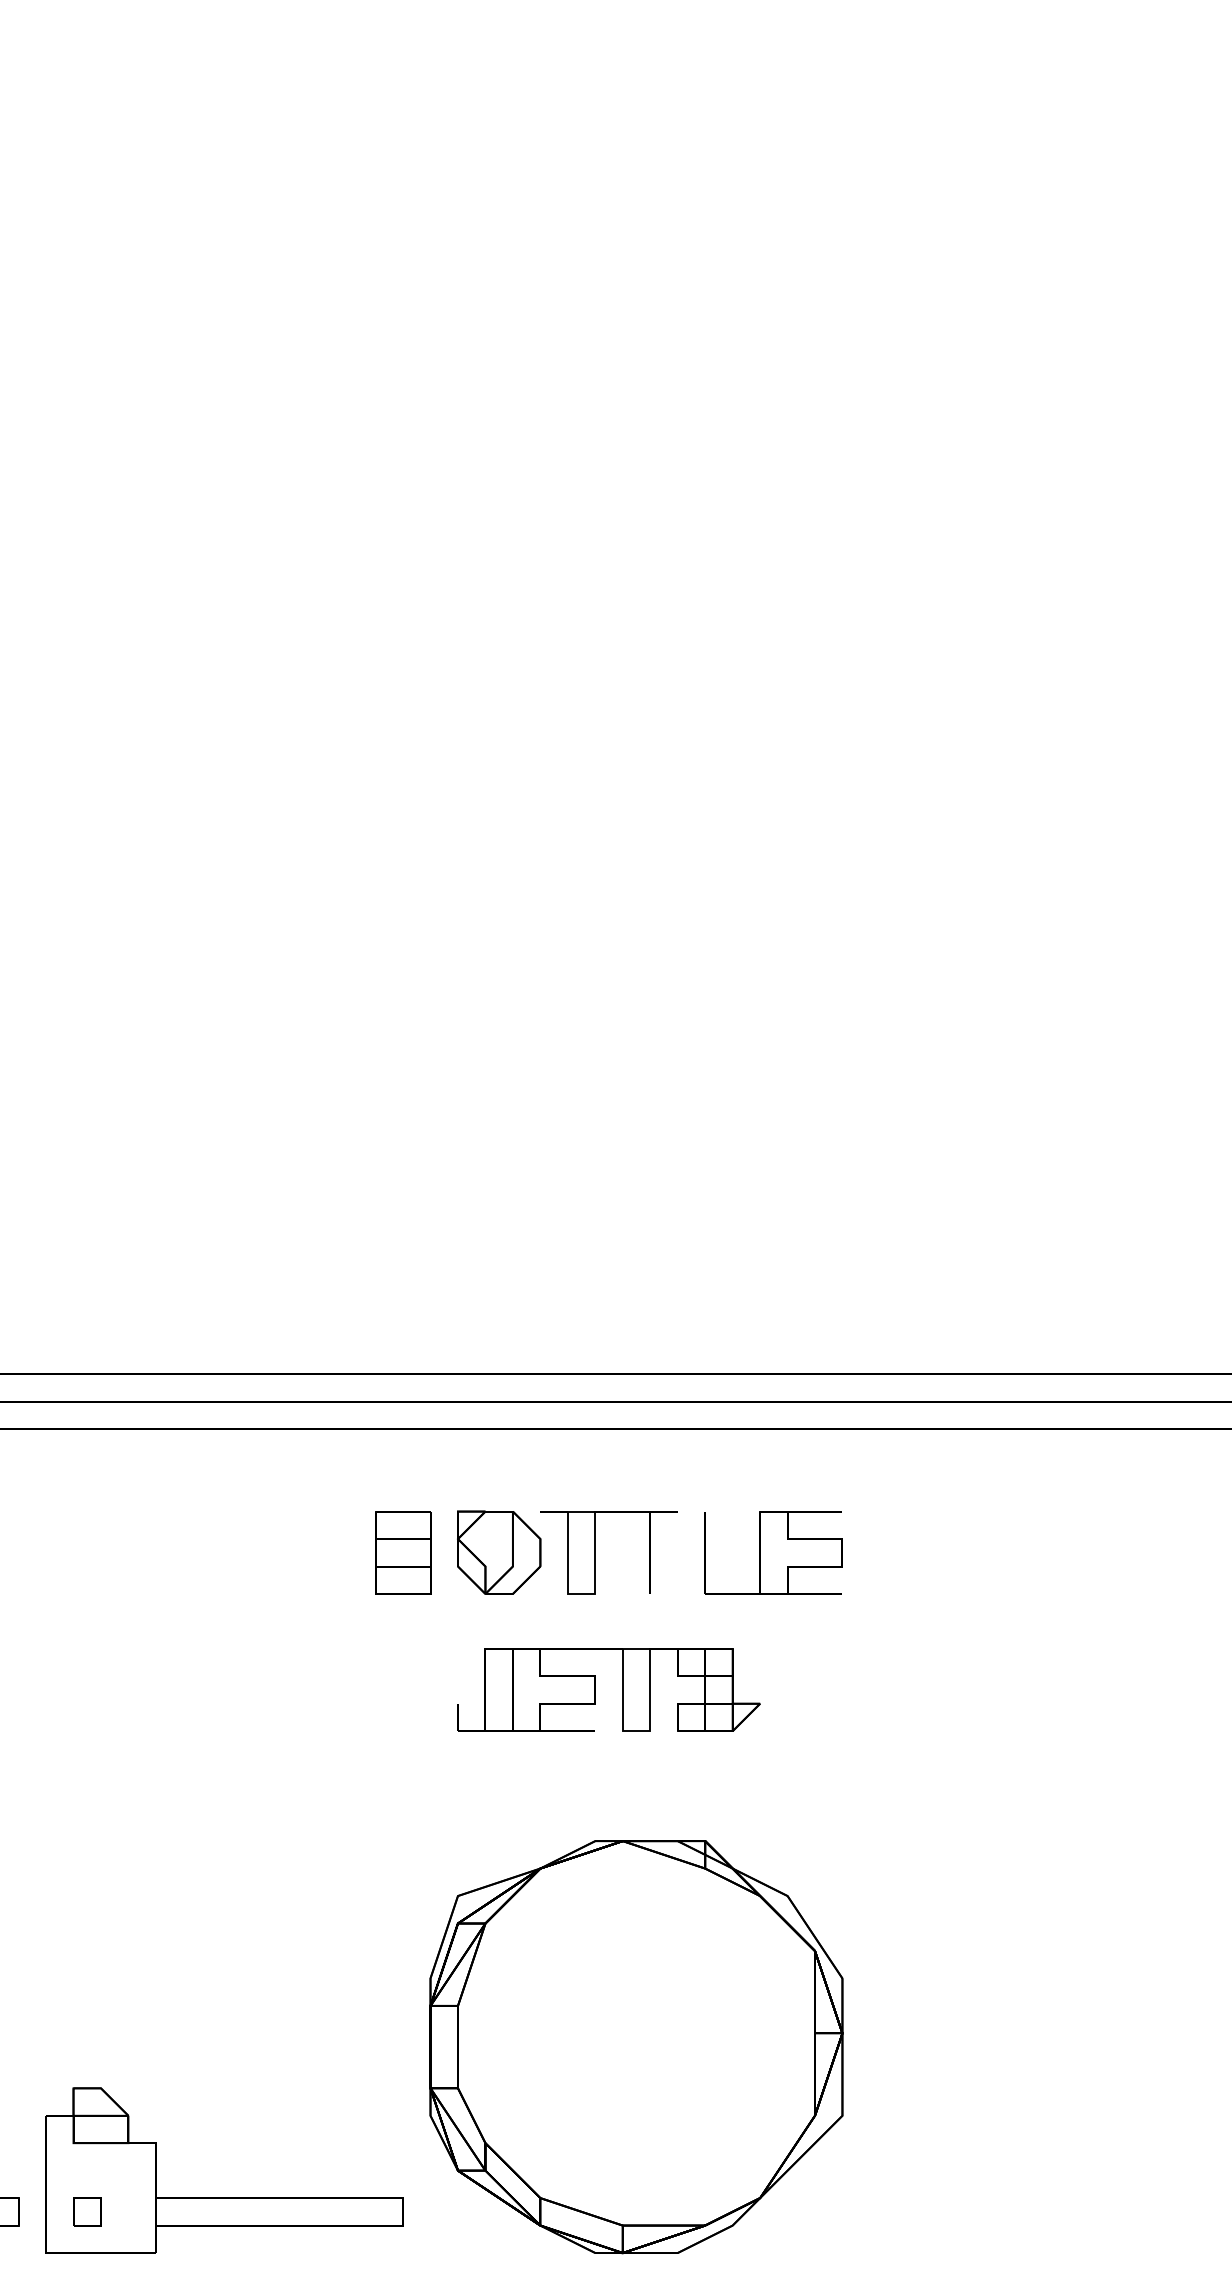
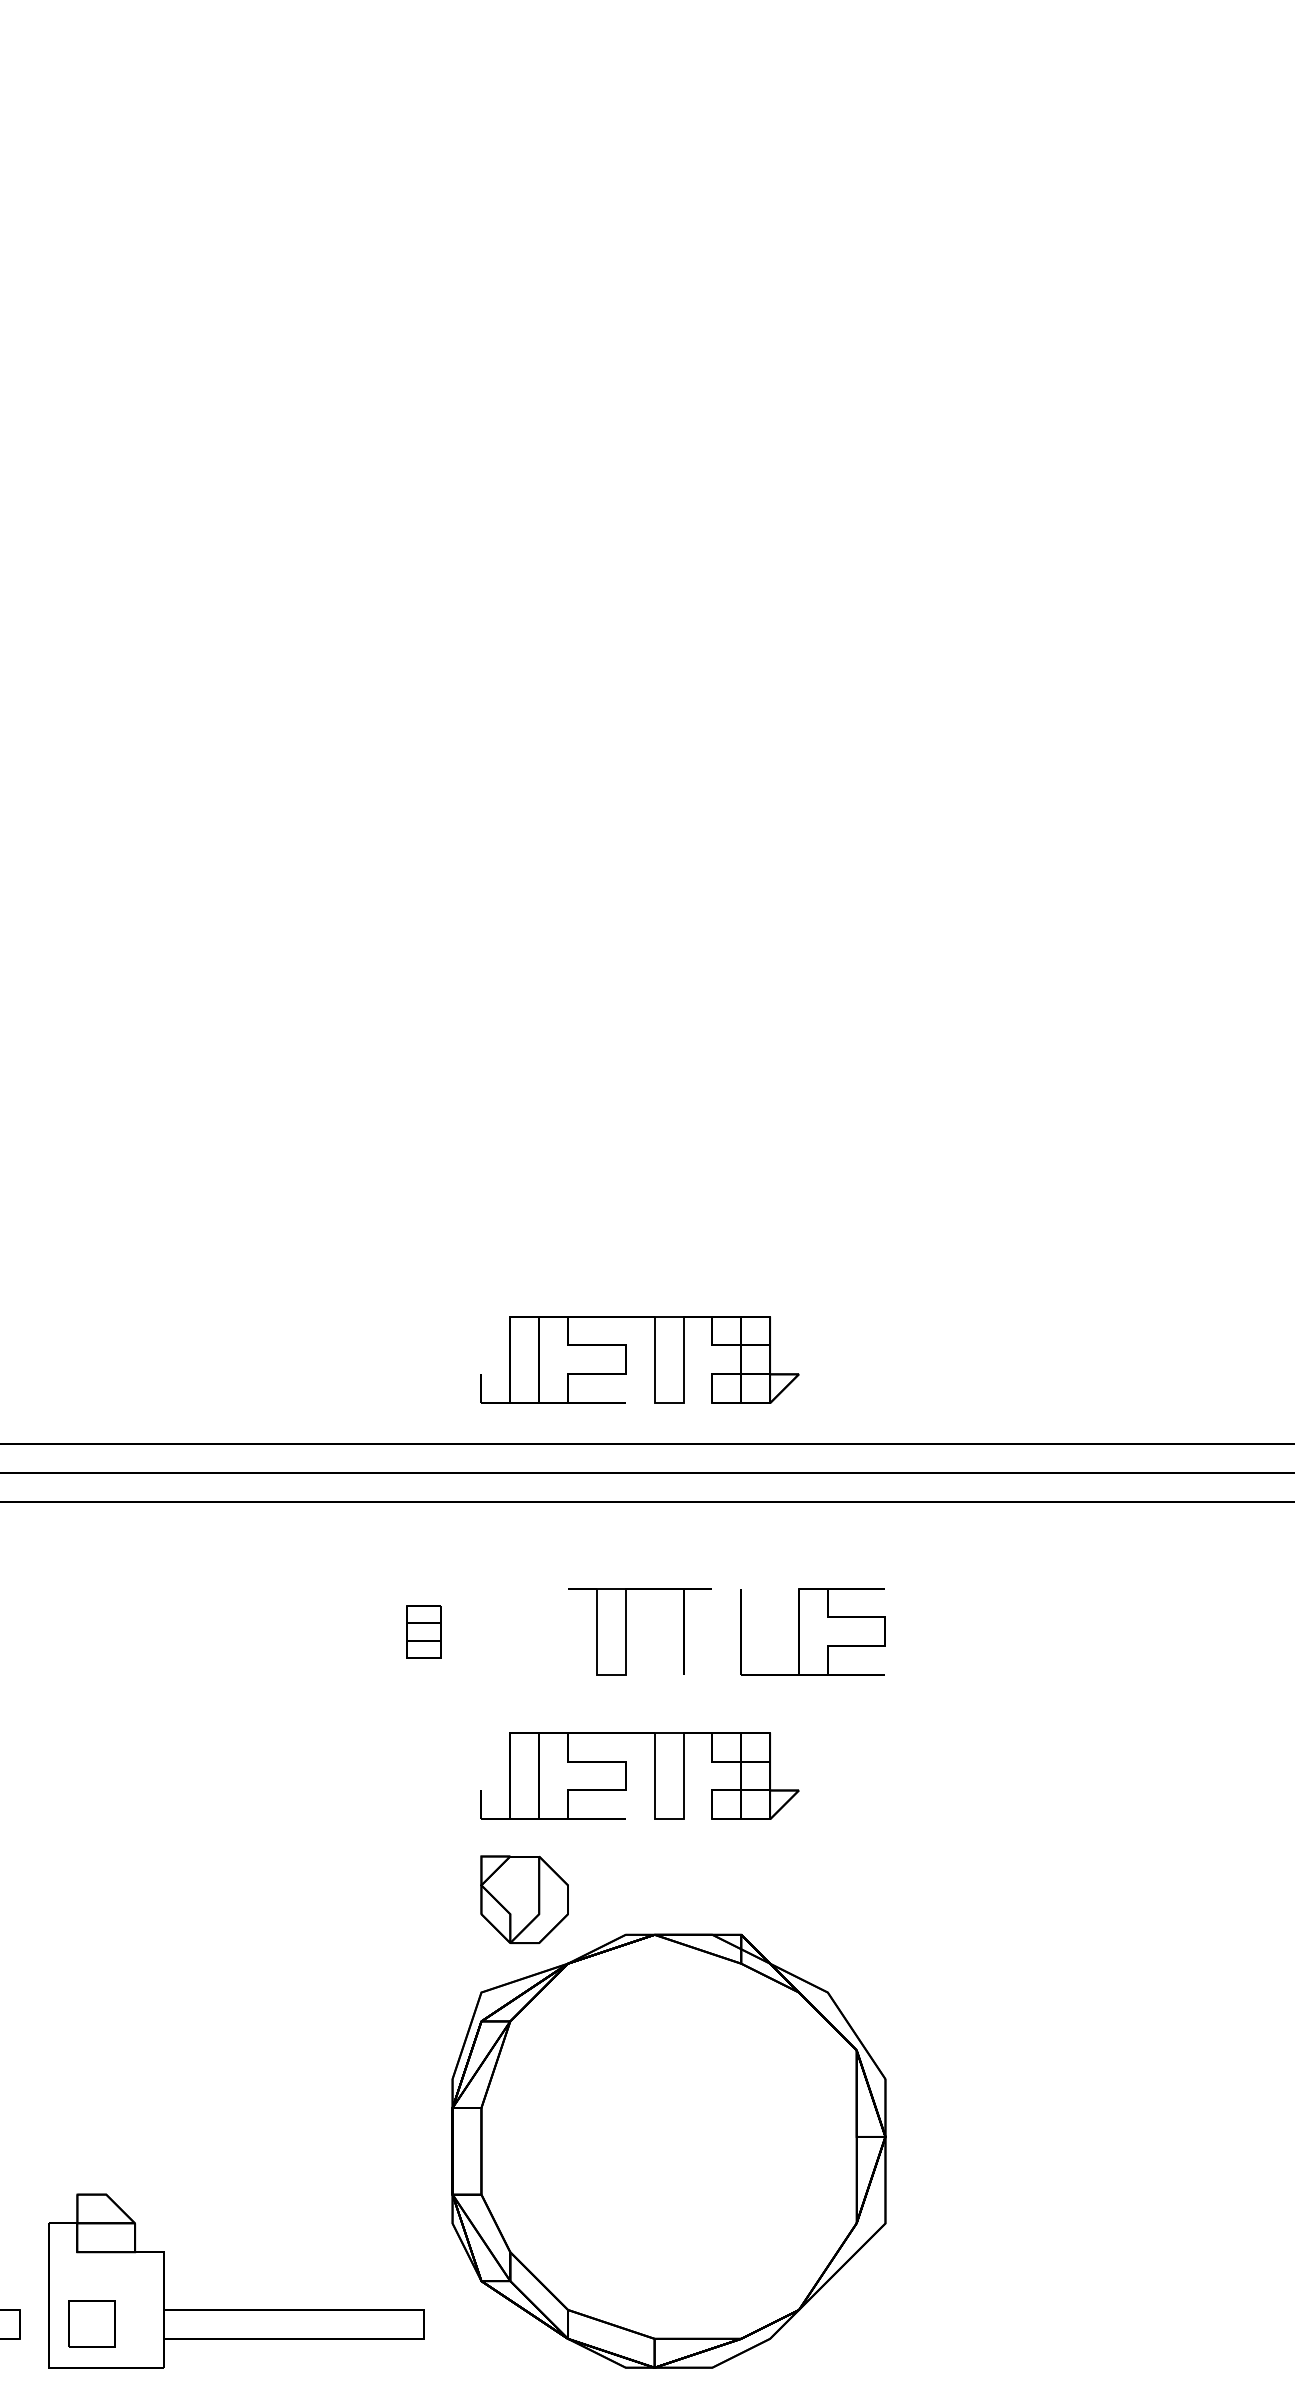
part: (595, 1293) -> (625, 1359), added
part: (403, 1552) -> (424, 1631), size x0.6
part: (499, 1552) -> (525, 1899), moved
part: (87, 2211) -> (92, 2324), size x1.6

